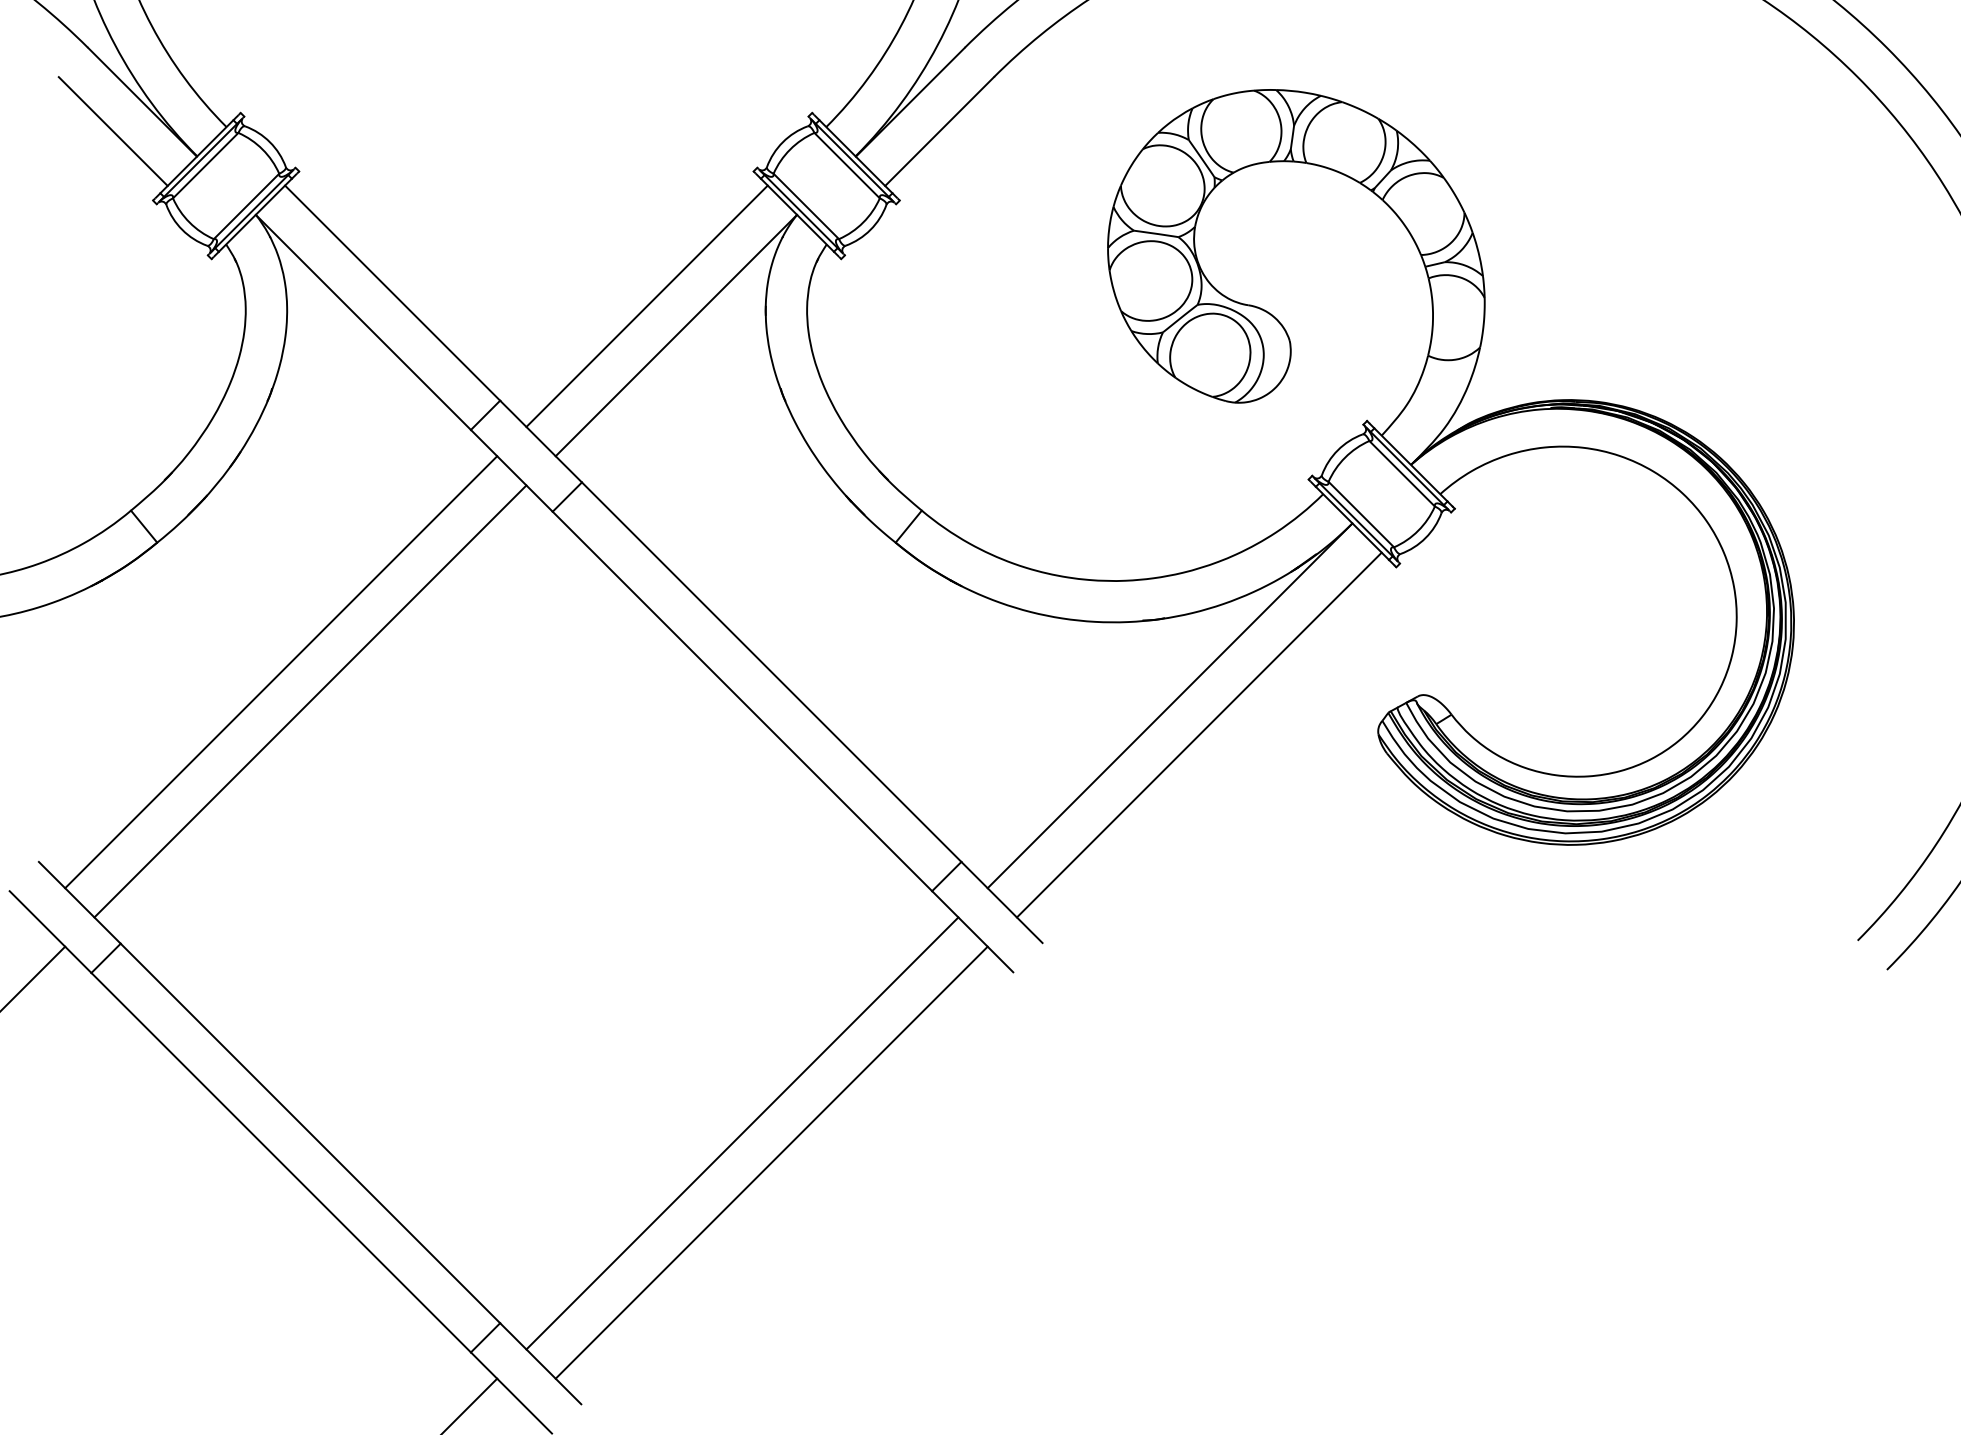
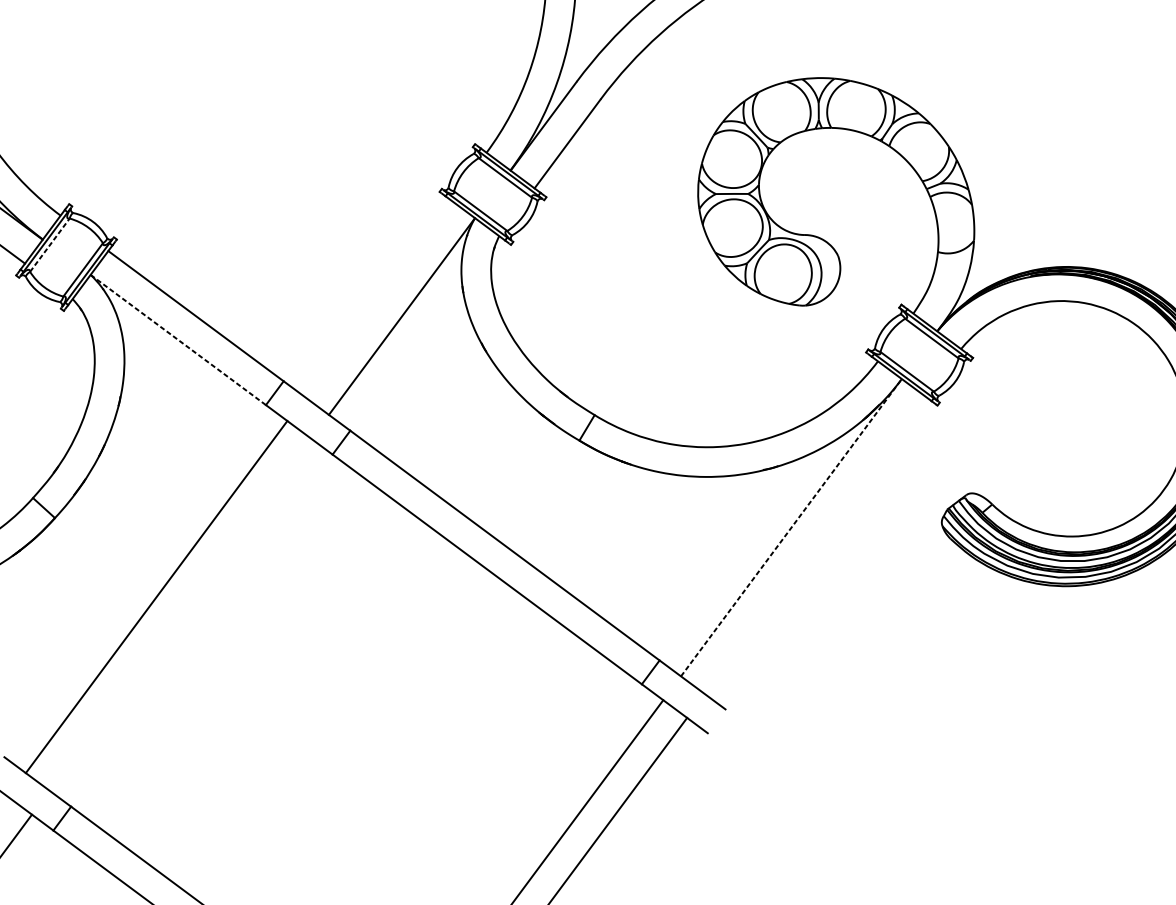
line: (206, 165) -> (50, 245), solid -> dashed
line: (646, 305) -> (377, 298), removed
line: (363, 322) -> (178, 340), solid -> dashed
line: (310, 701) -> (180, 614), removed
line: (1170, 705) -> (791, 527), solid -> dashed
line: (1198, 734) -> (814, 545), removed

